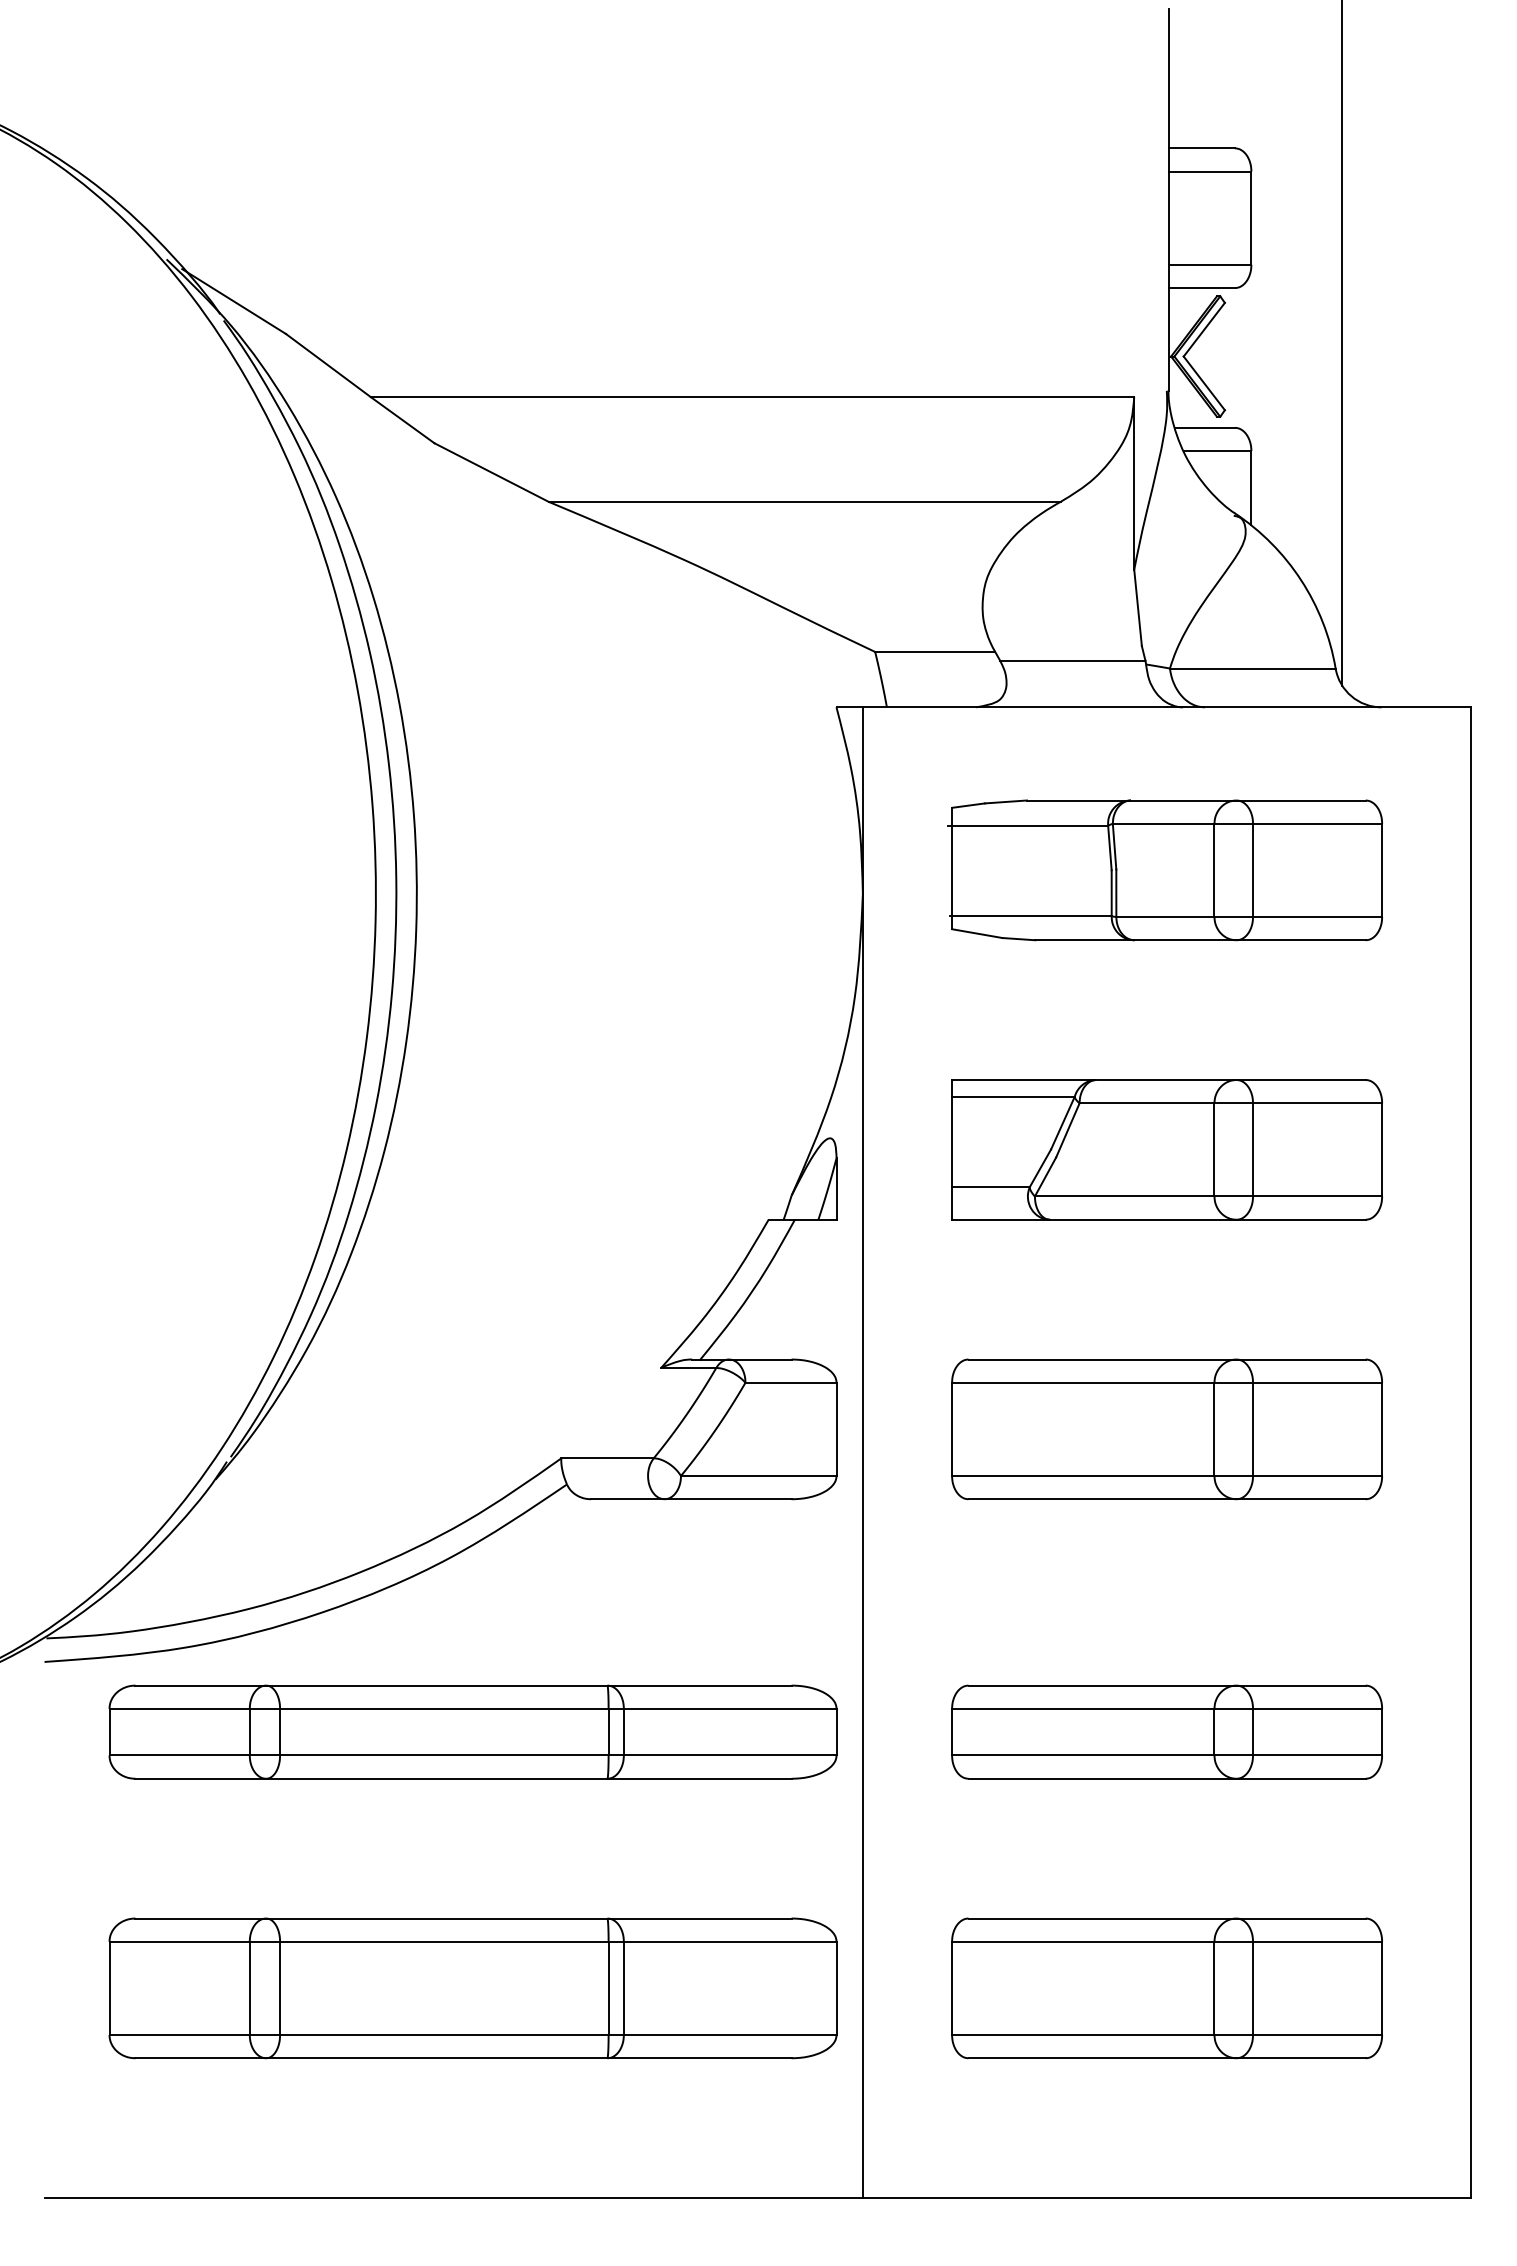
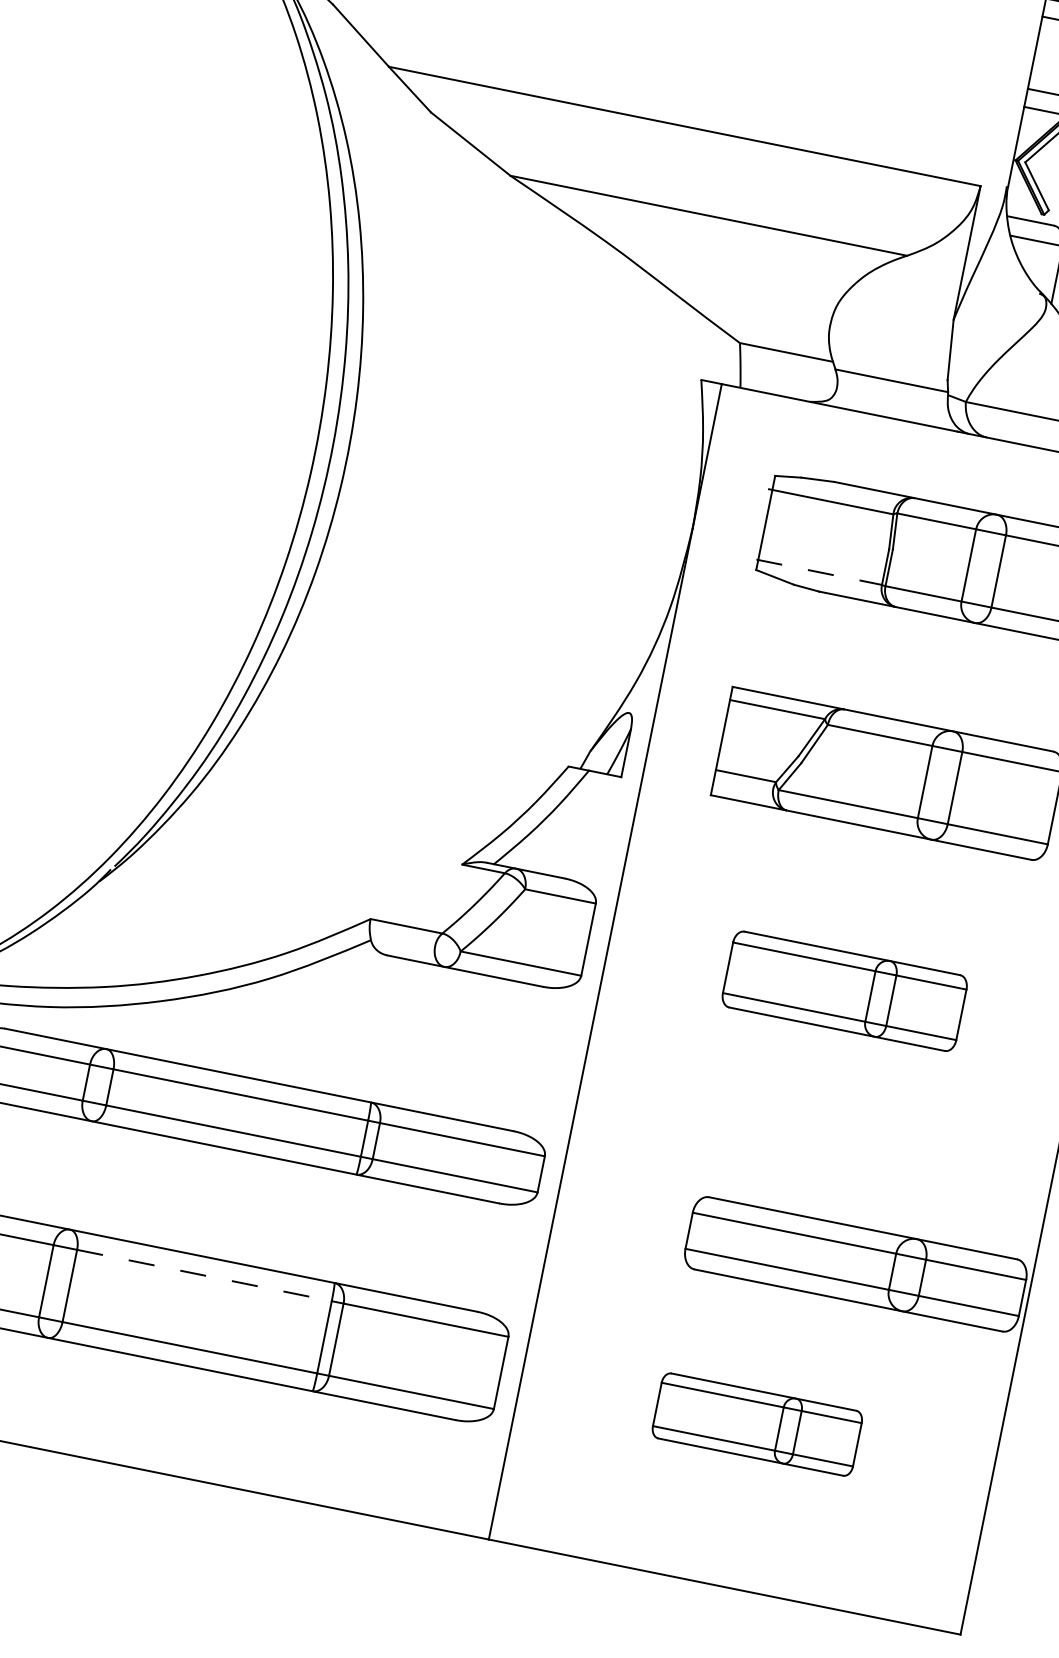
line: (1031, 916) -> (819, 572), solid -> dashed
part: (1166, 1429) -> (844, 991), size x0.7
part: (1166, 1731) -> (855, 1263), moved
line: (444, 1941) -> (204, 1275), solid -> dashed
part: (1166, 1988) -> (756, 1424), size x0.6

